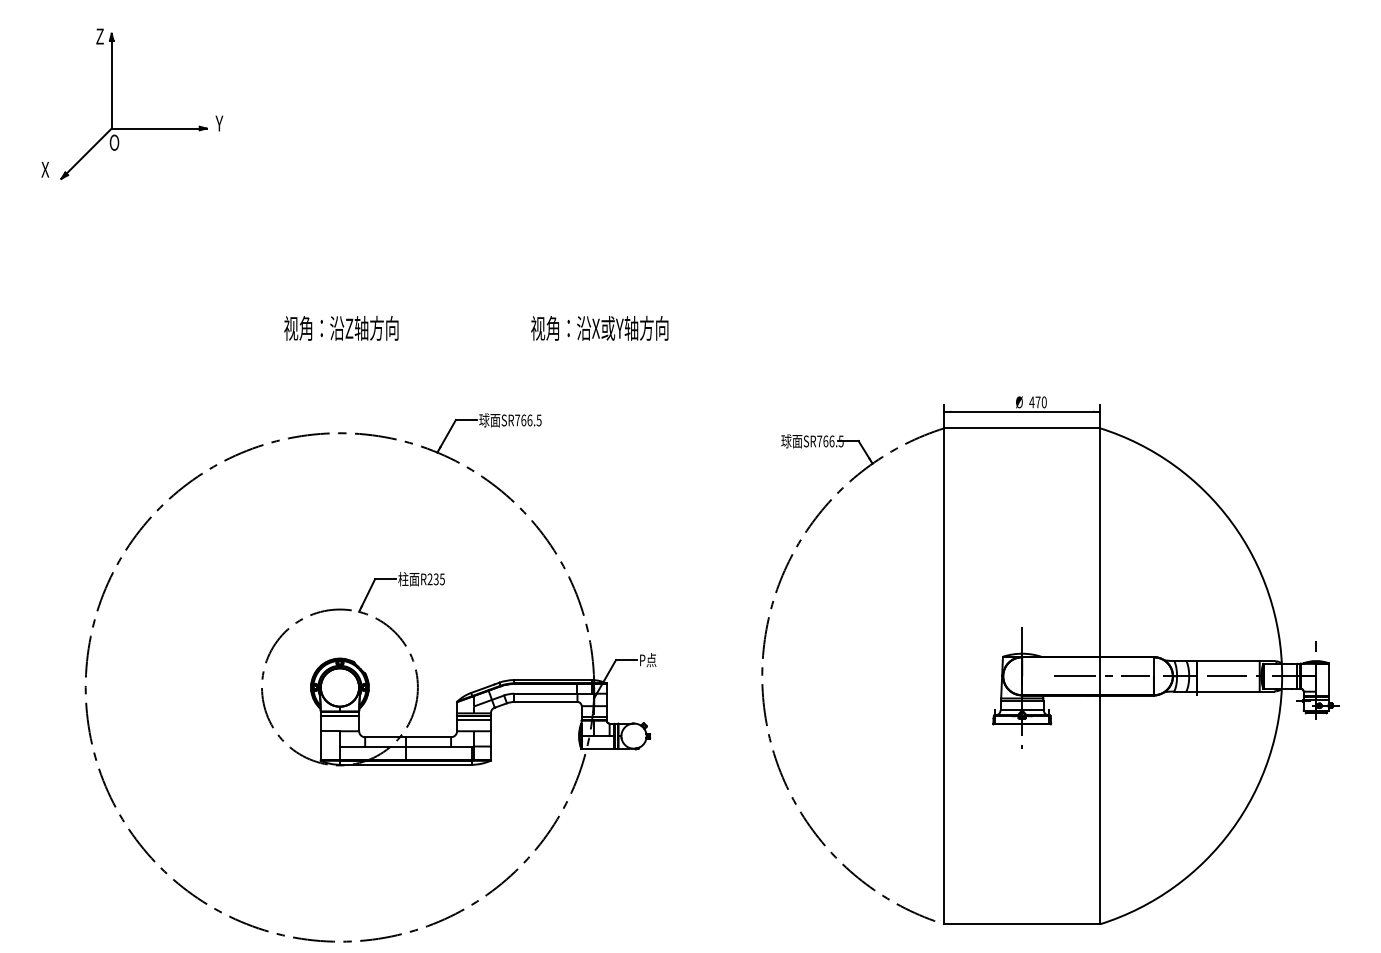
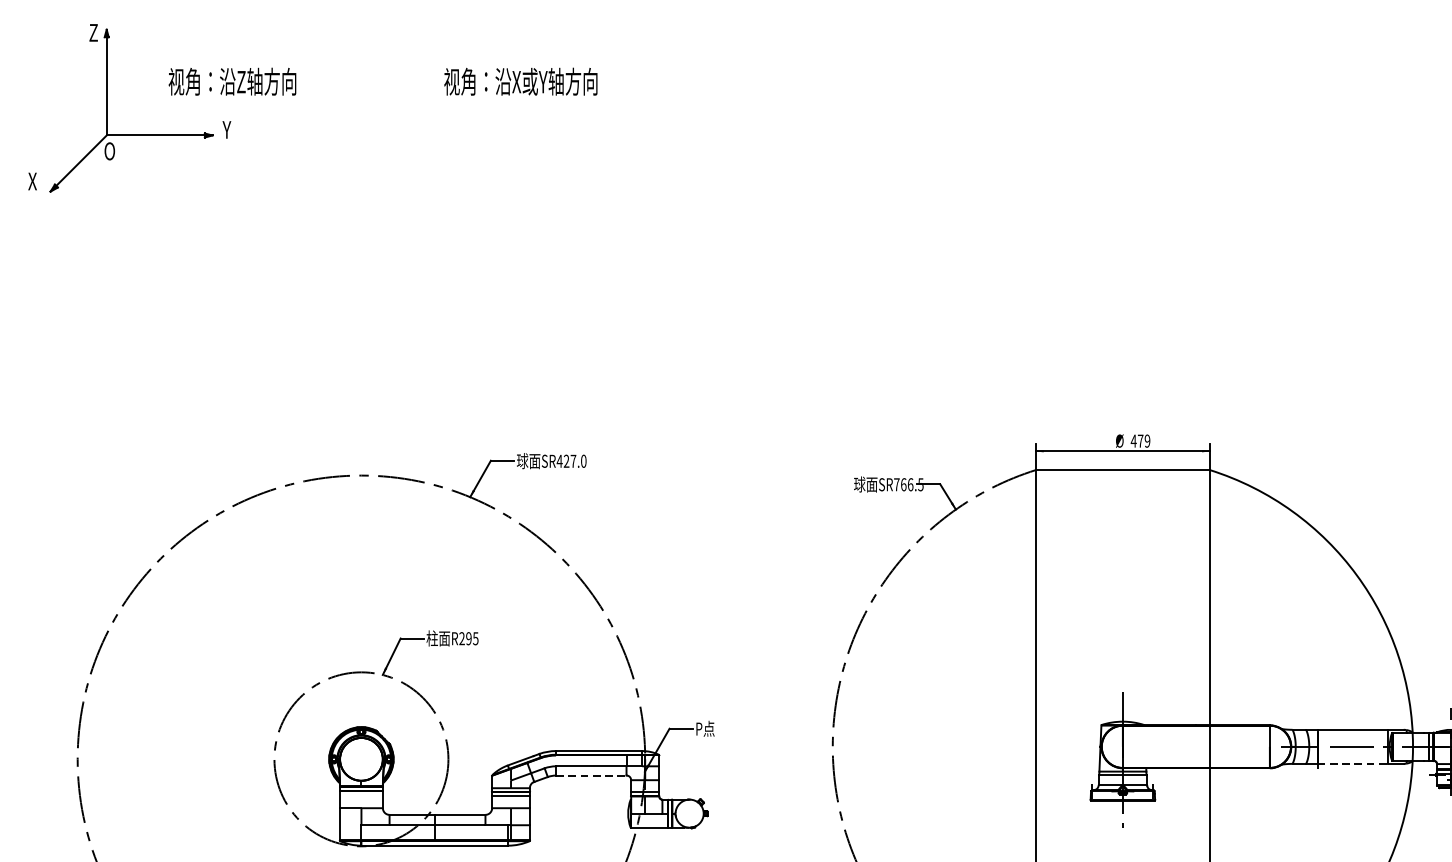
text: (476, 327) -> (383, 80), moved
text: (1043, 402) -> (1146, 441), 470 -> 479
text: (527, 420) -> (570, 461), SR766.5 -> SR427.0
text: (435, 579) -> (468, 638), R235 -> R295
line: (1101, 676) -> (1211, 747), removed
line: (1228, 691) -> (1353, 763), solid -> dashed
line: (545, 702) -> (590, 776), solid -> dashed

